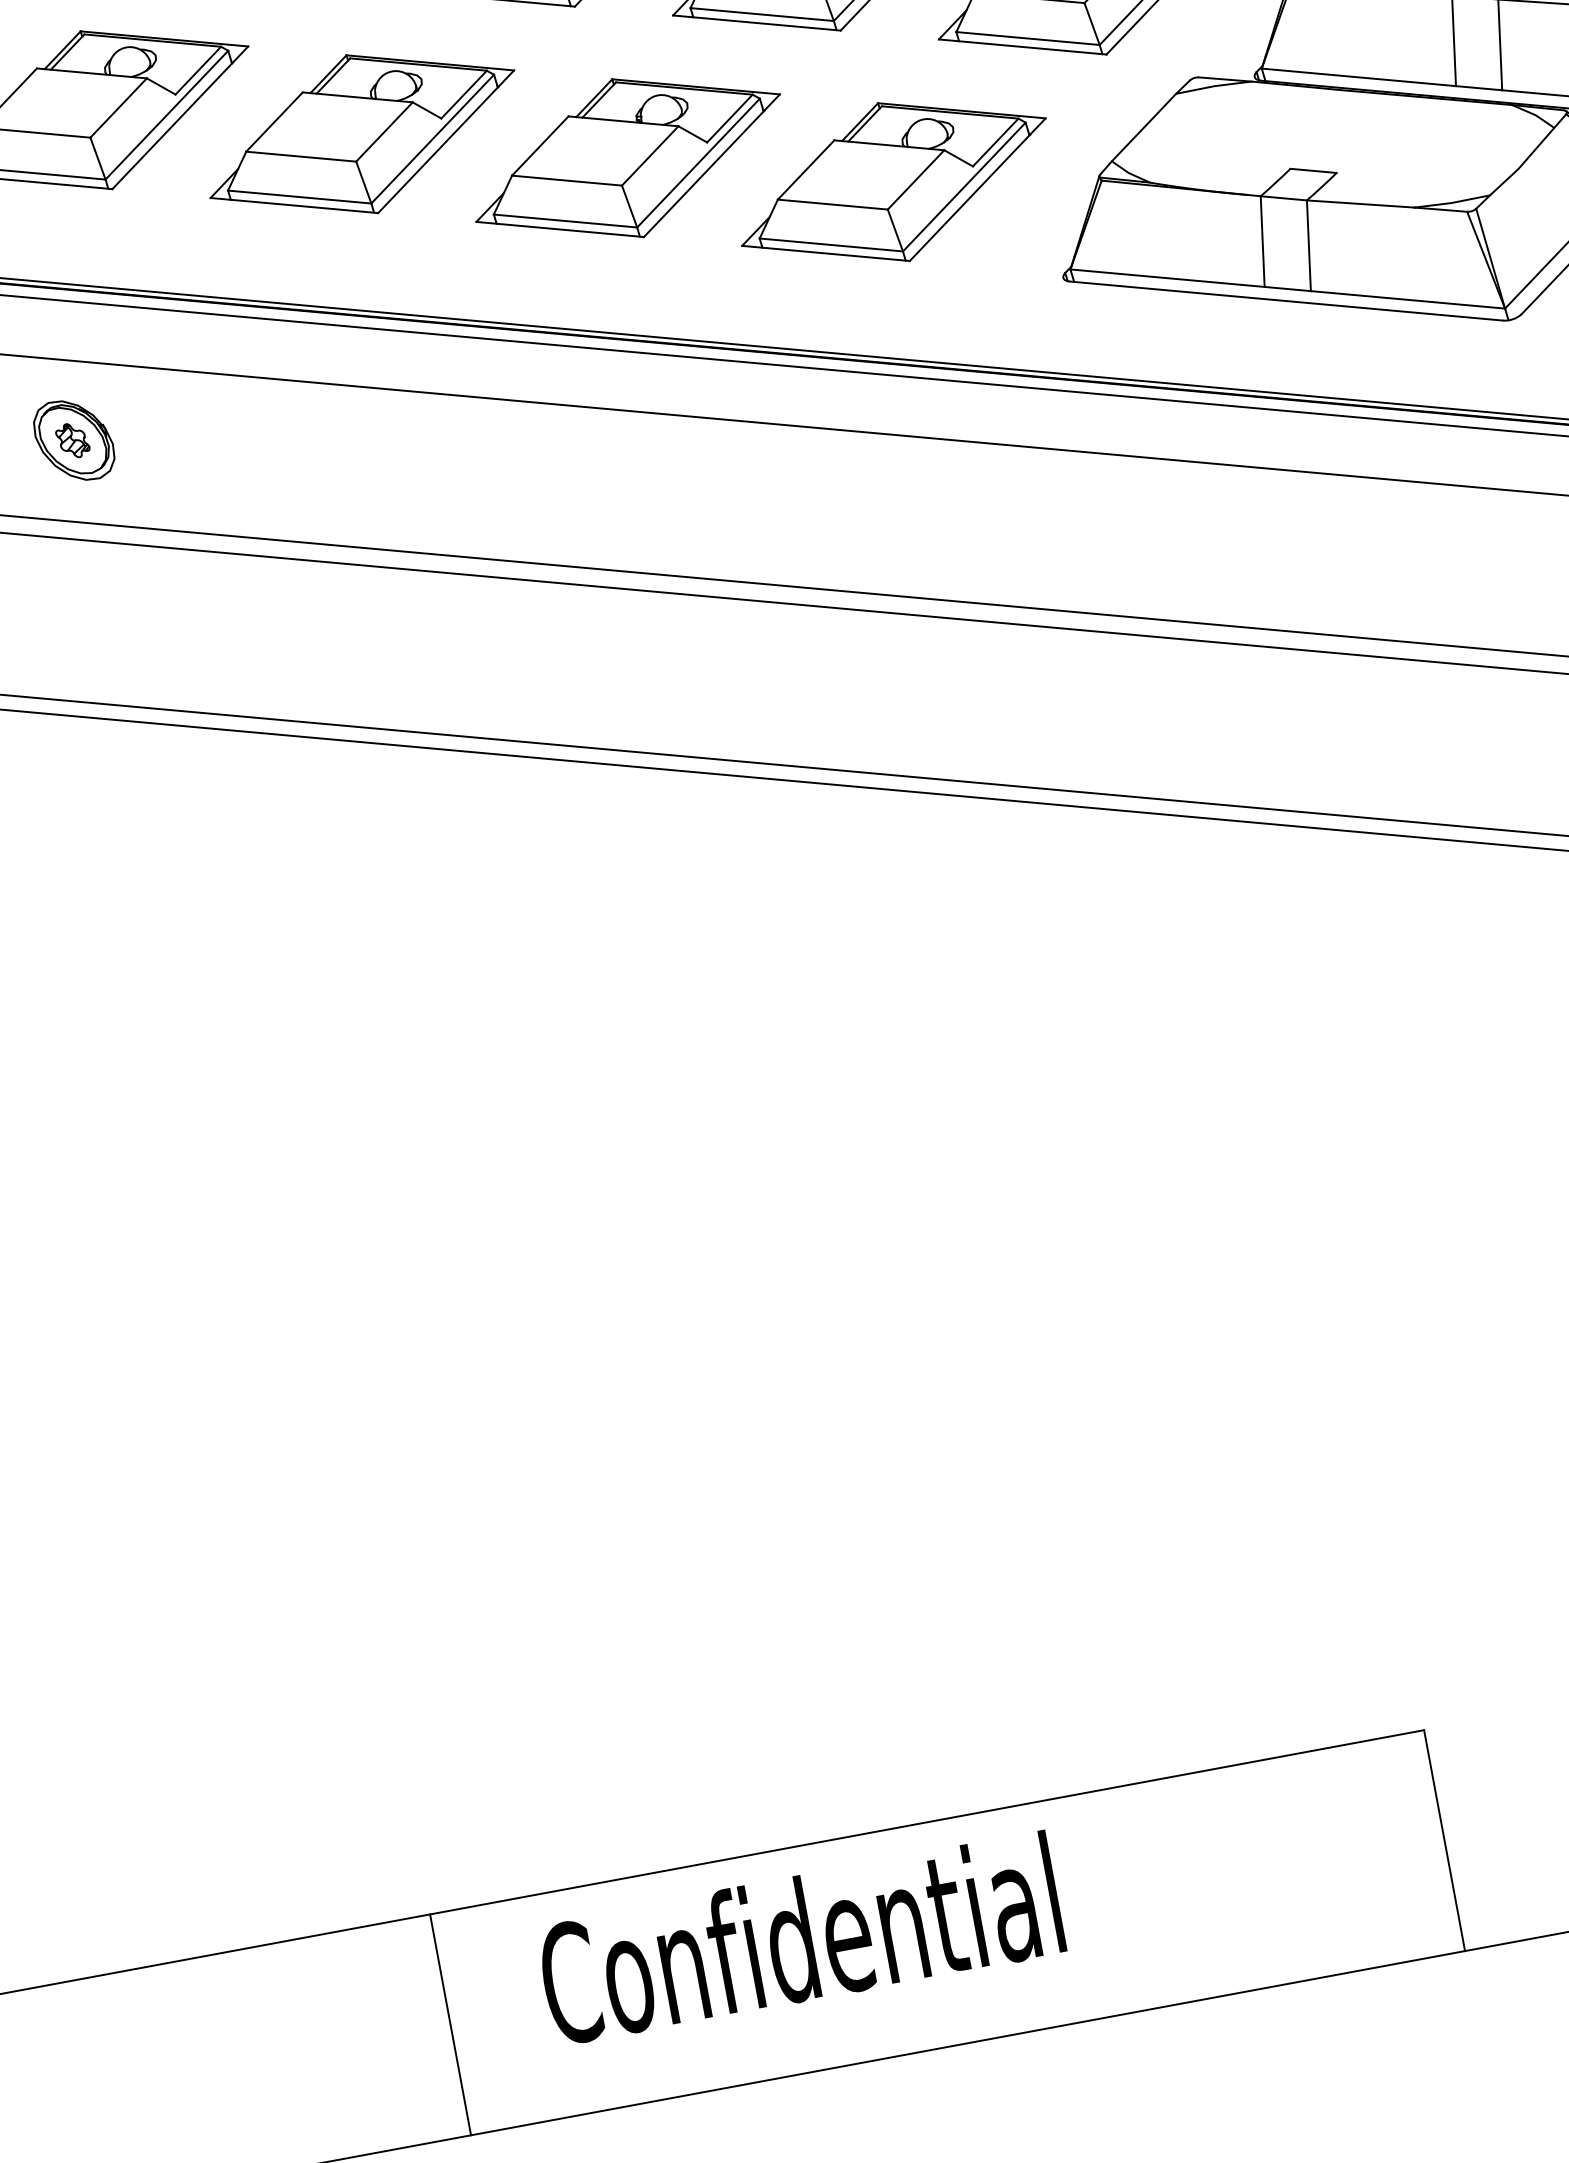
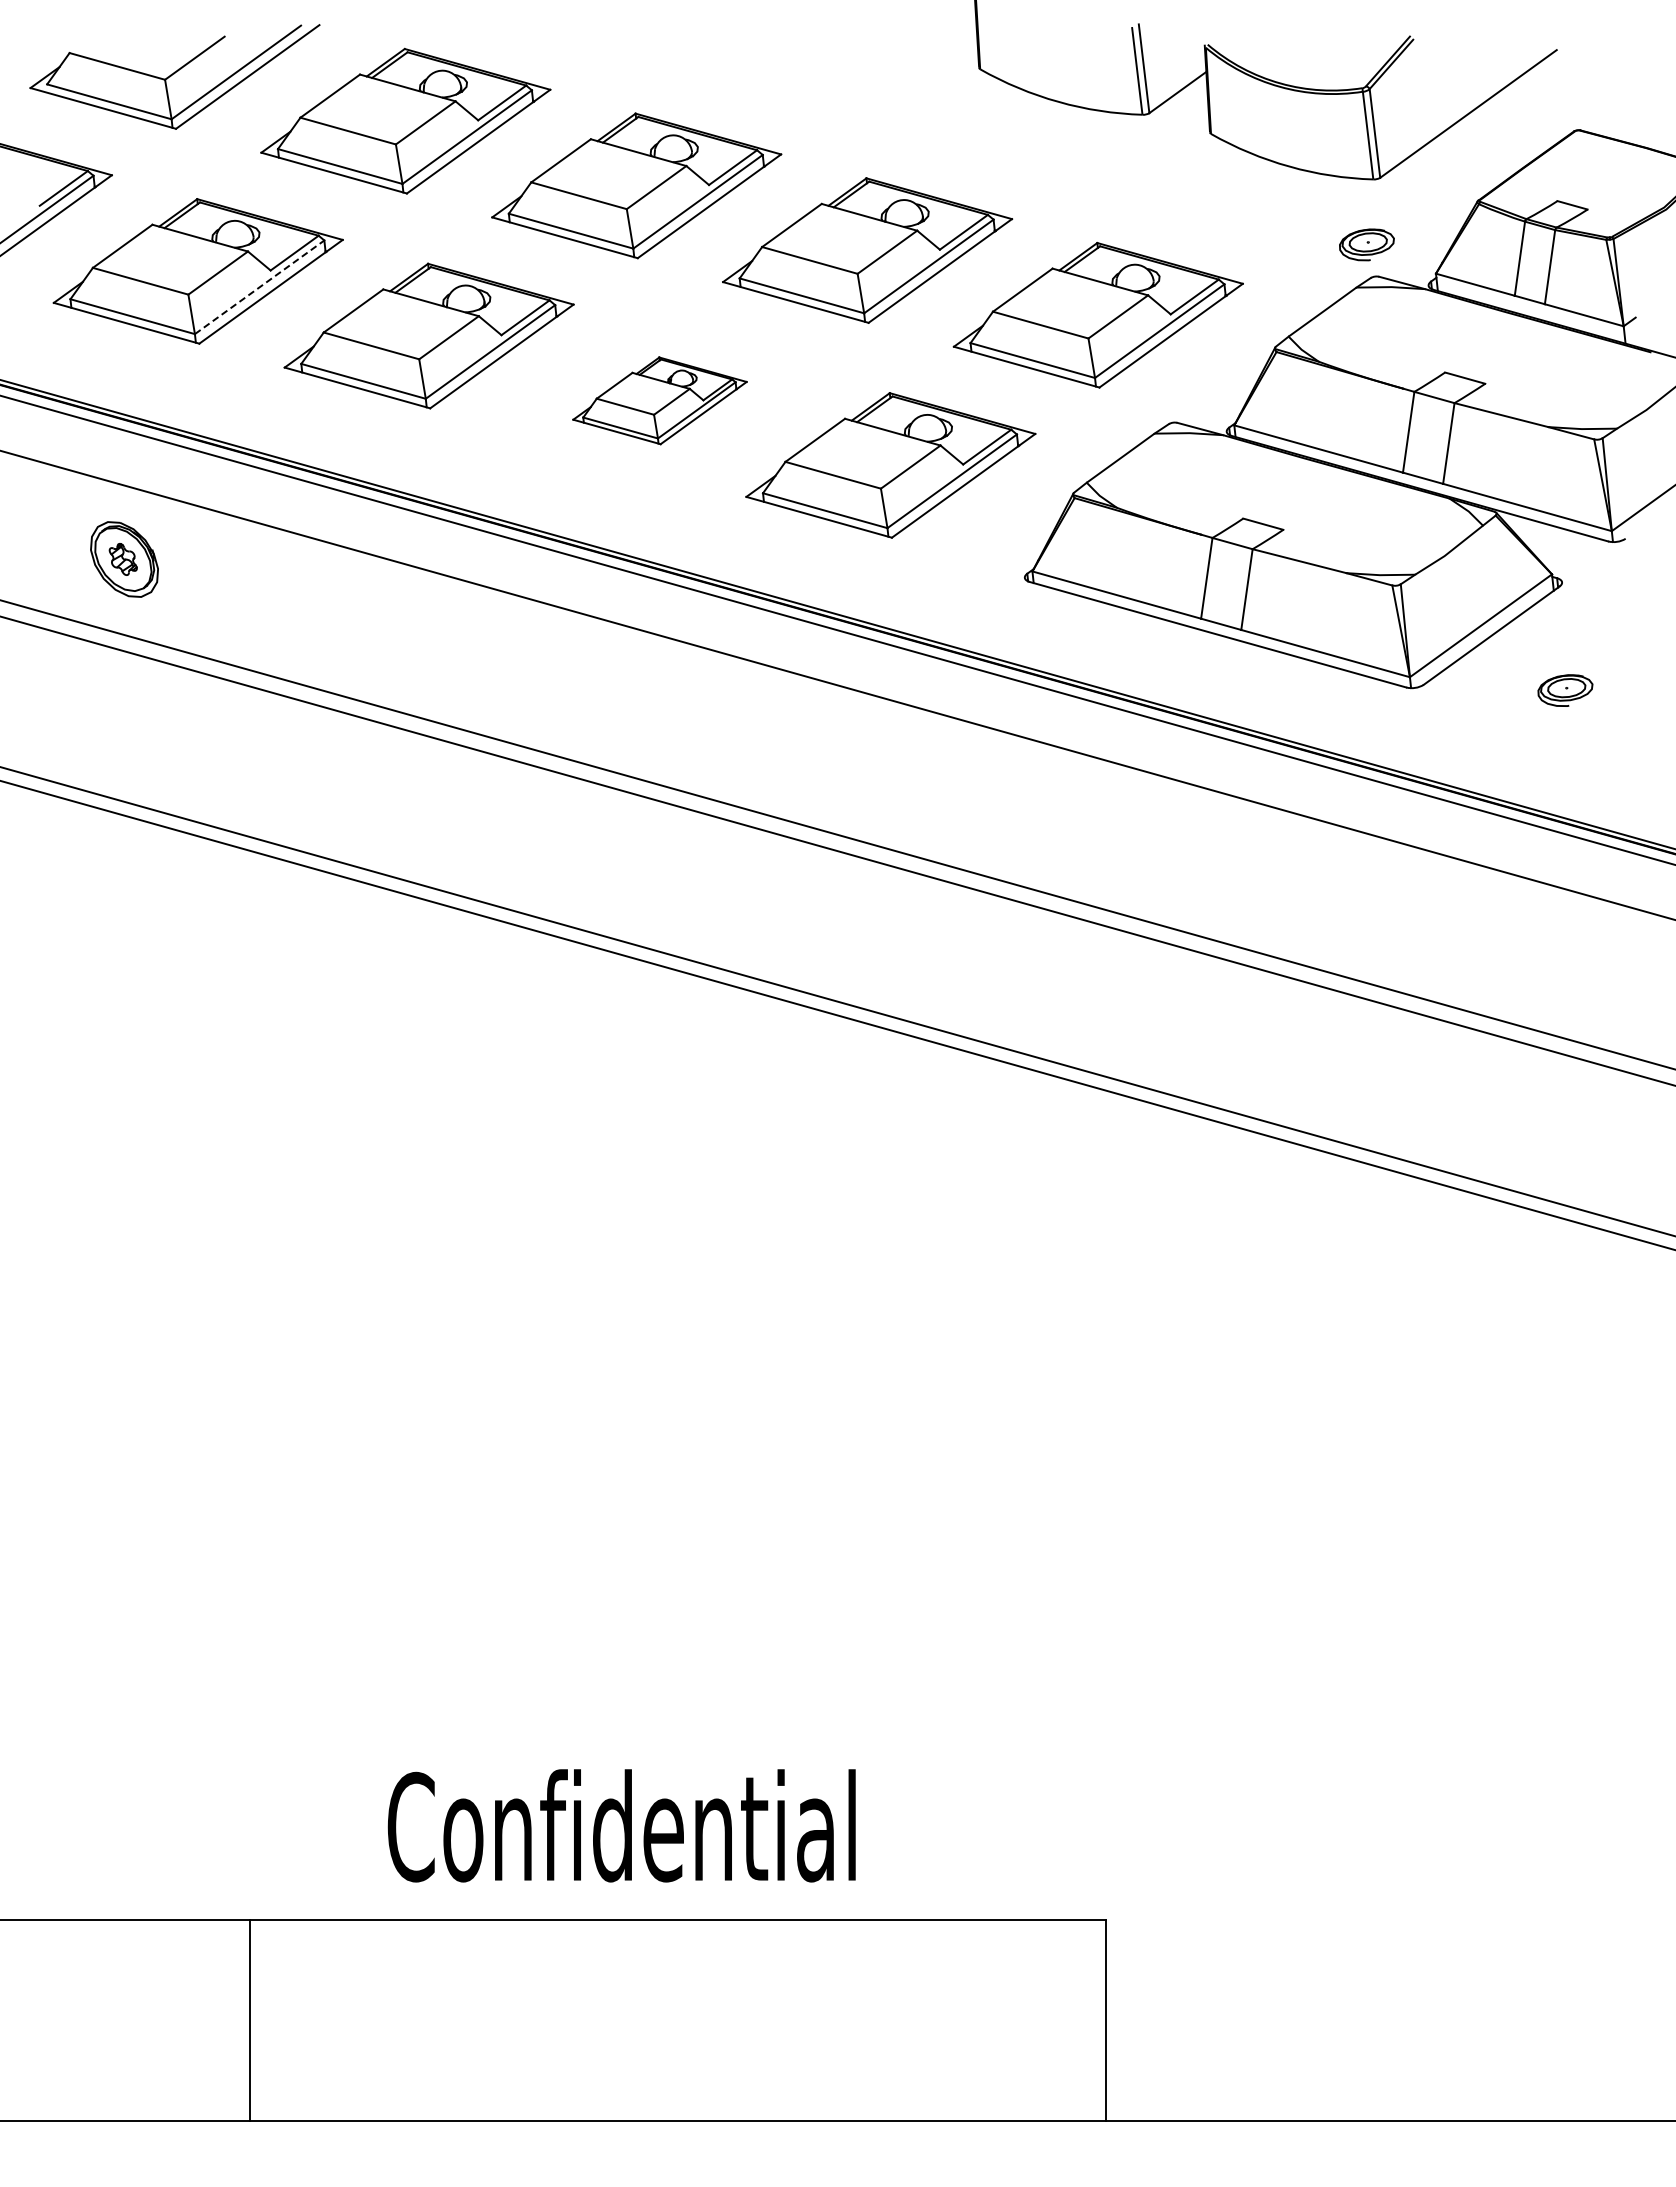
line: (166, 115) -> (259, 287), solid -> dashed
part: (627, 157) -> (659, 400), size x0.6
text: (800, 1938) -> (621, 1825), moved
line: (450, 2024) -> (249, 2020), moved

